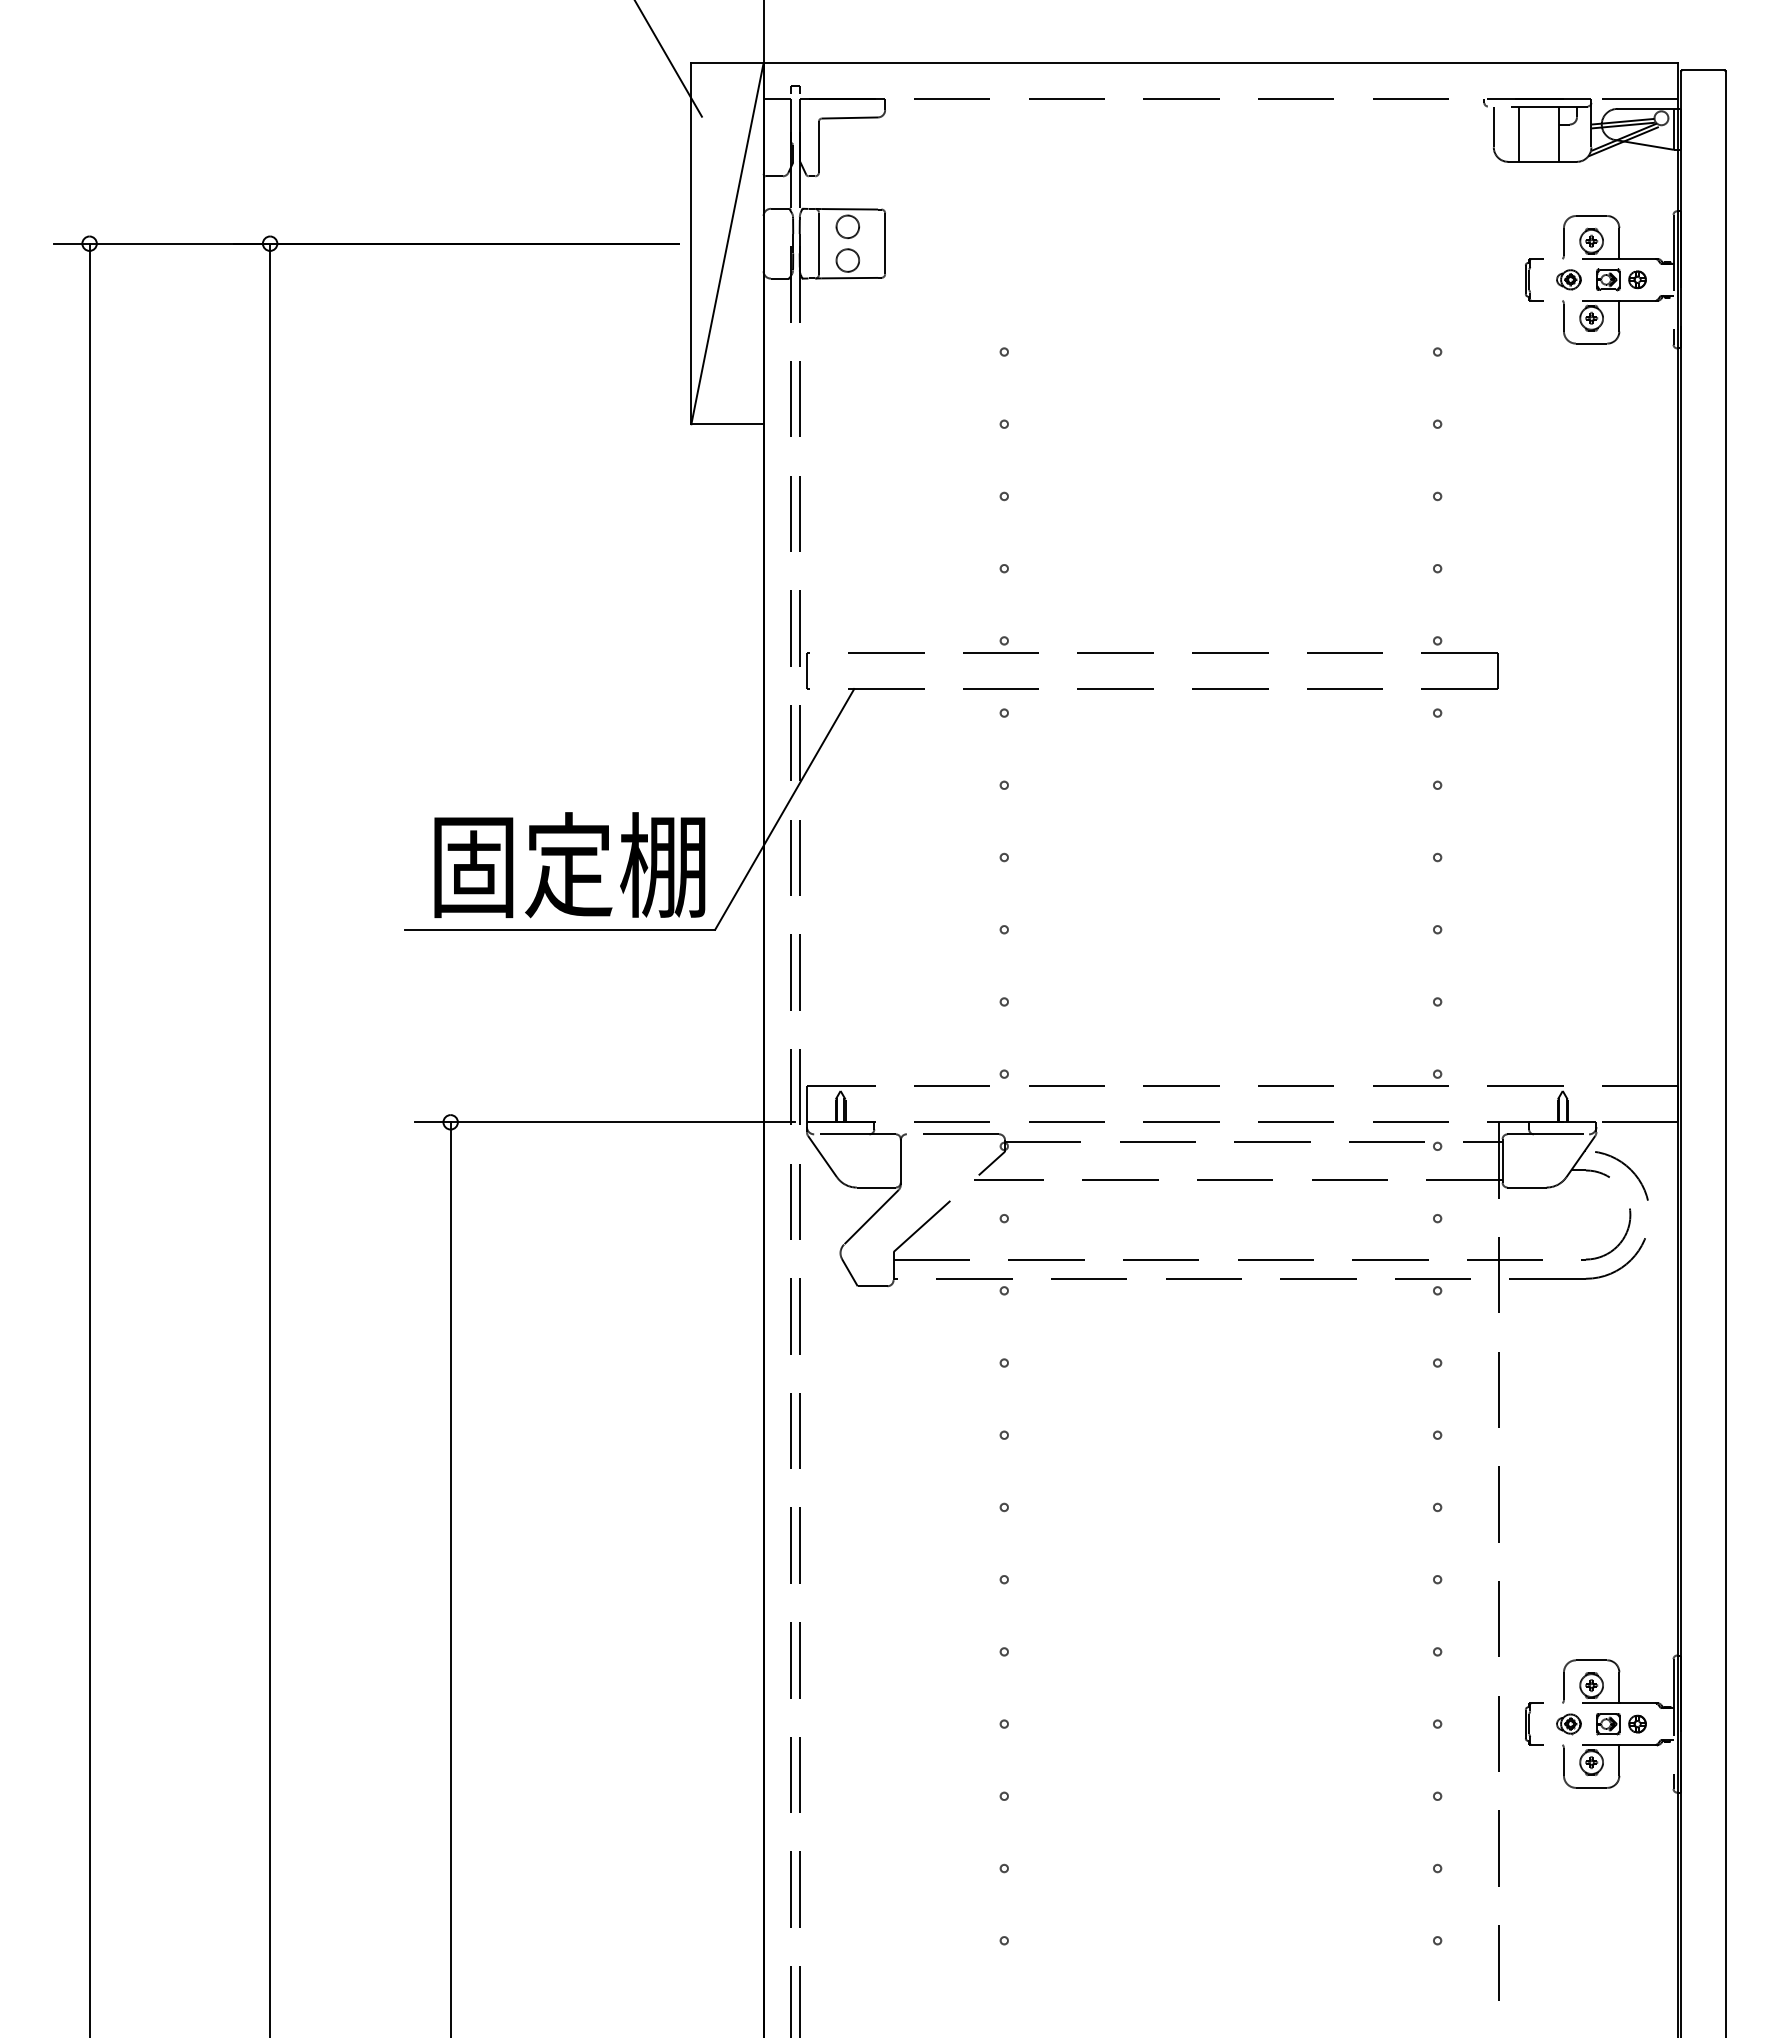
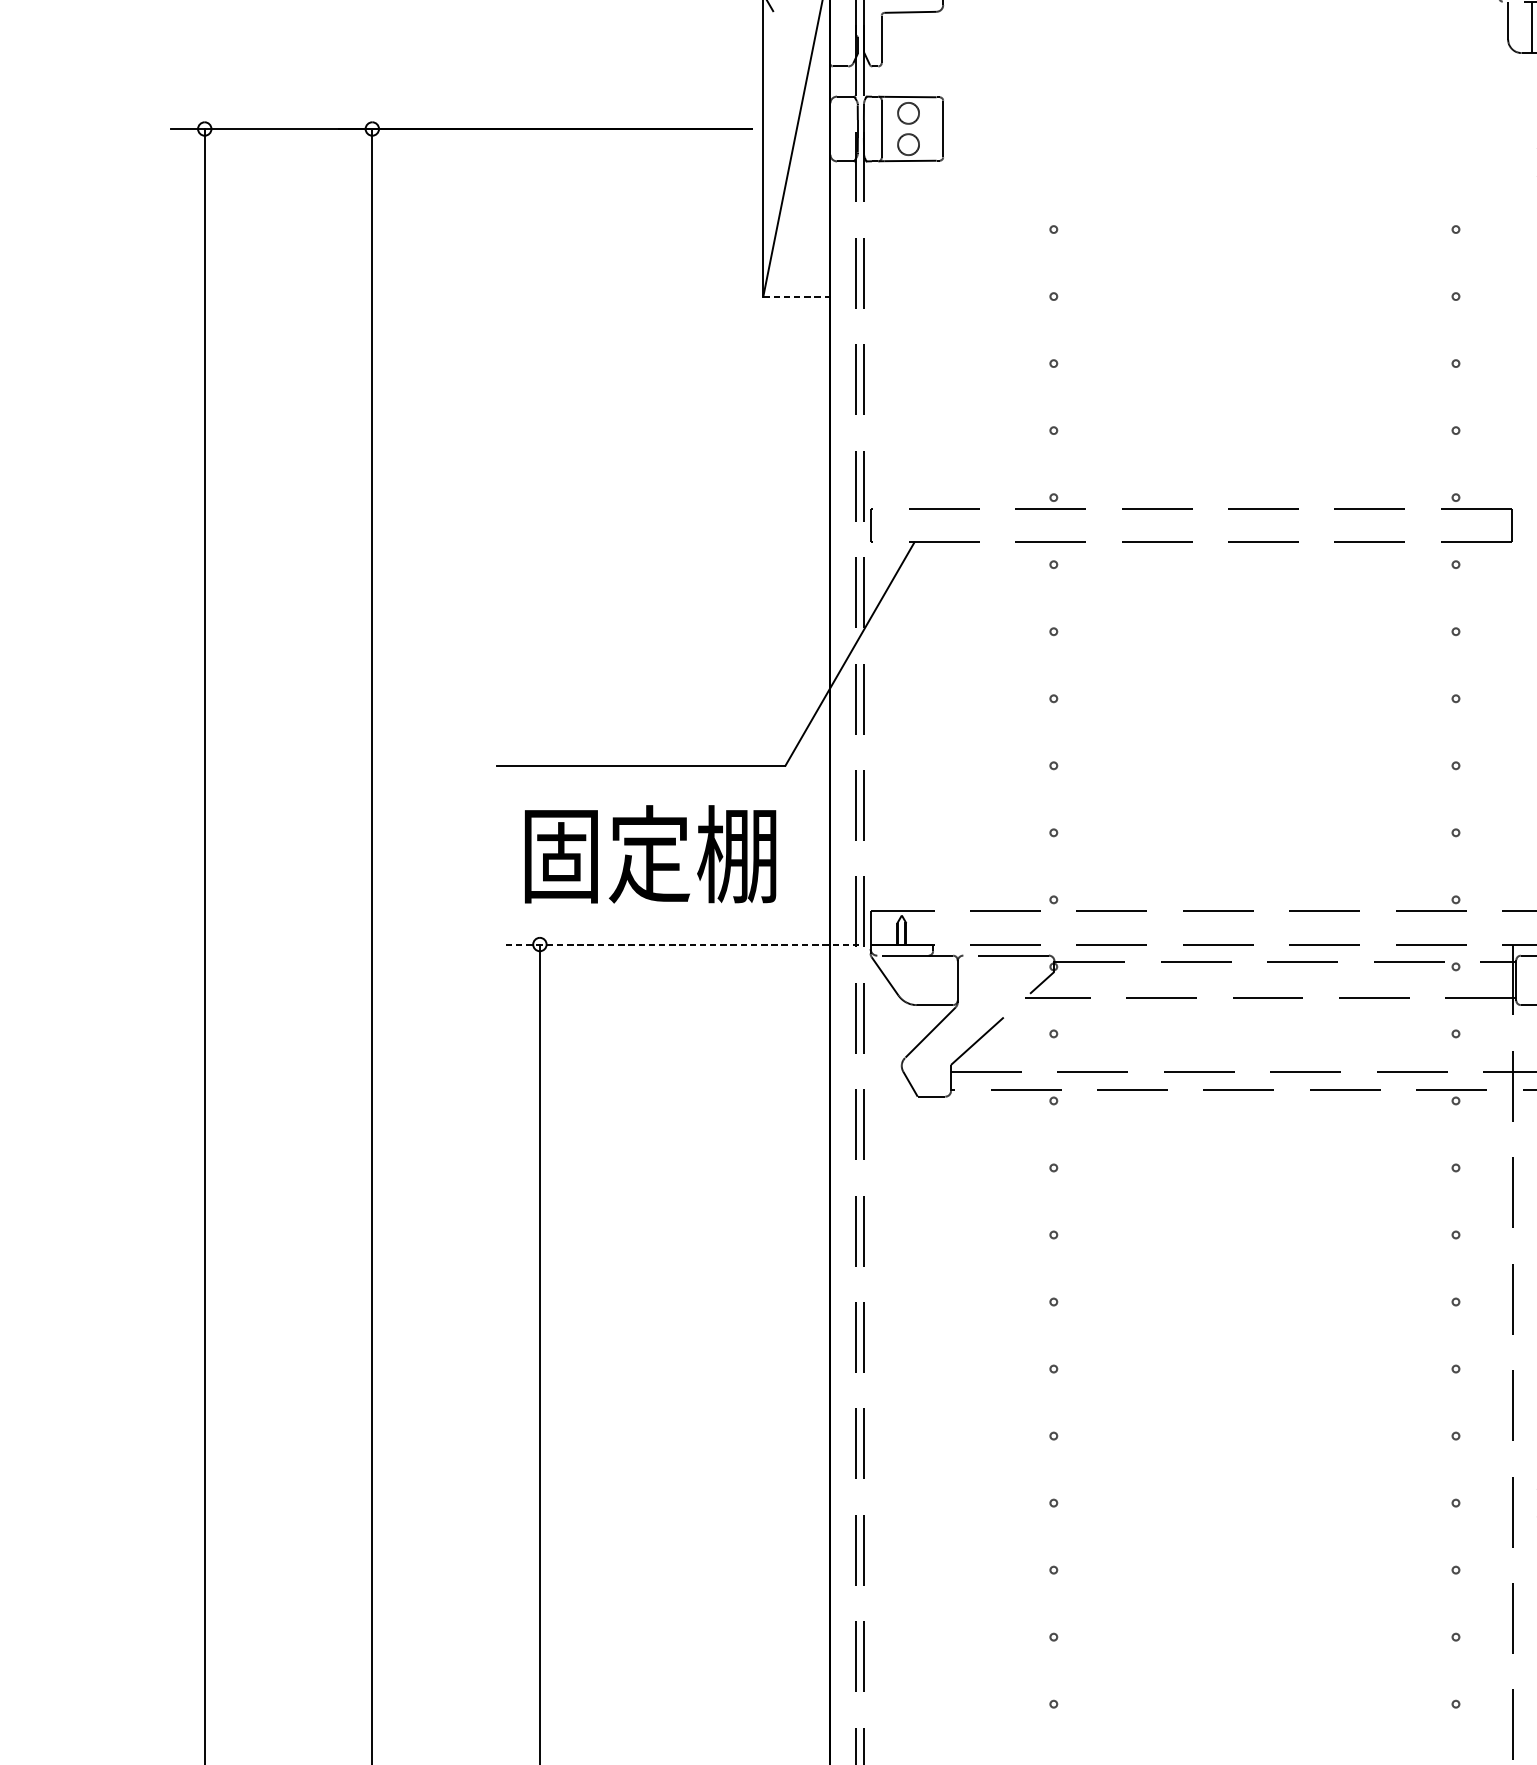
line: (727, 424) -> (796, 296), solid -> dashed
text: (569, 865) -> (650, 854), moved
line: (604, 1122) -> (682, 944), solid -> dashed

